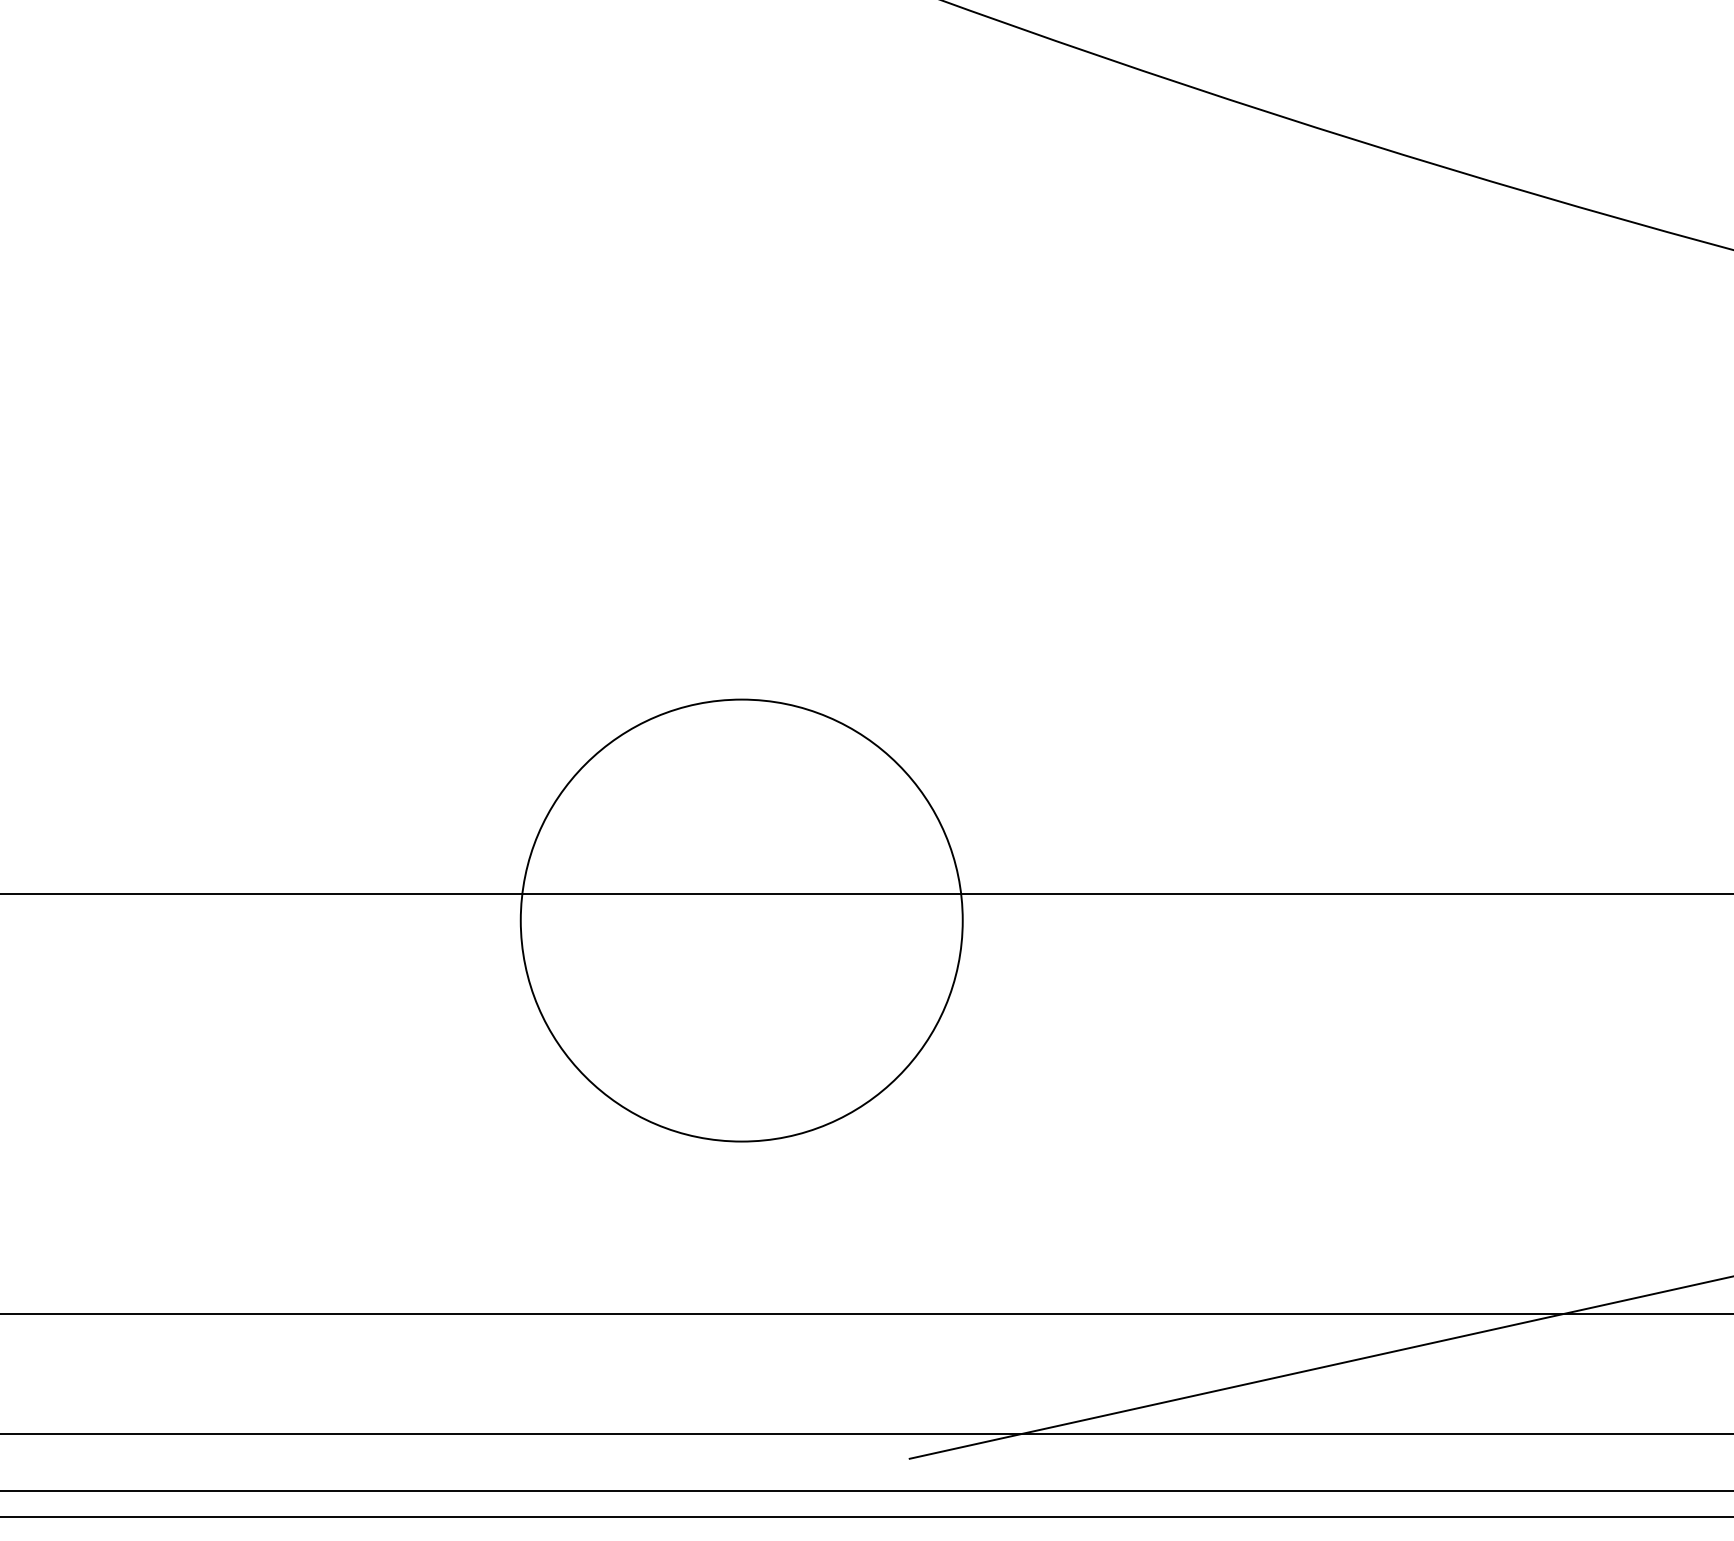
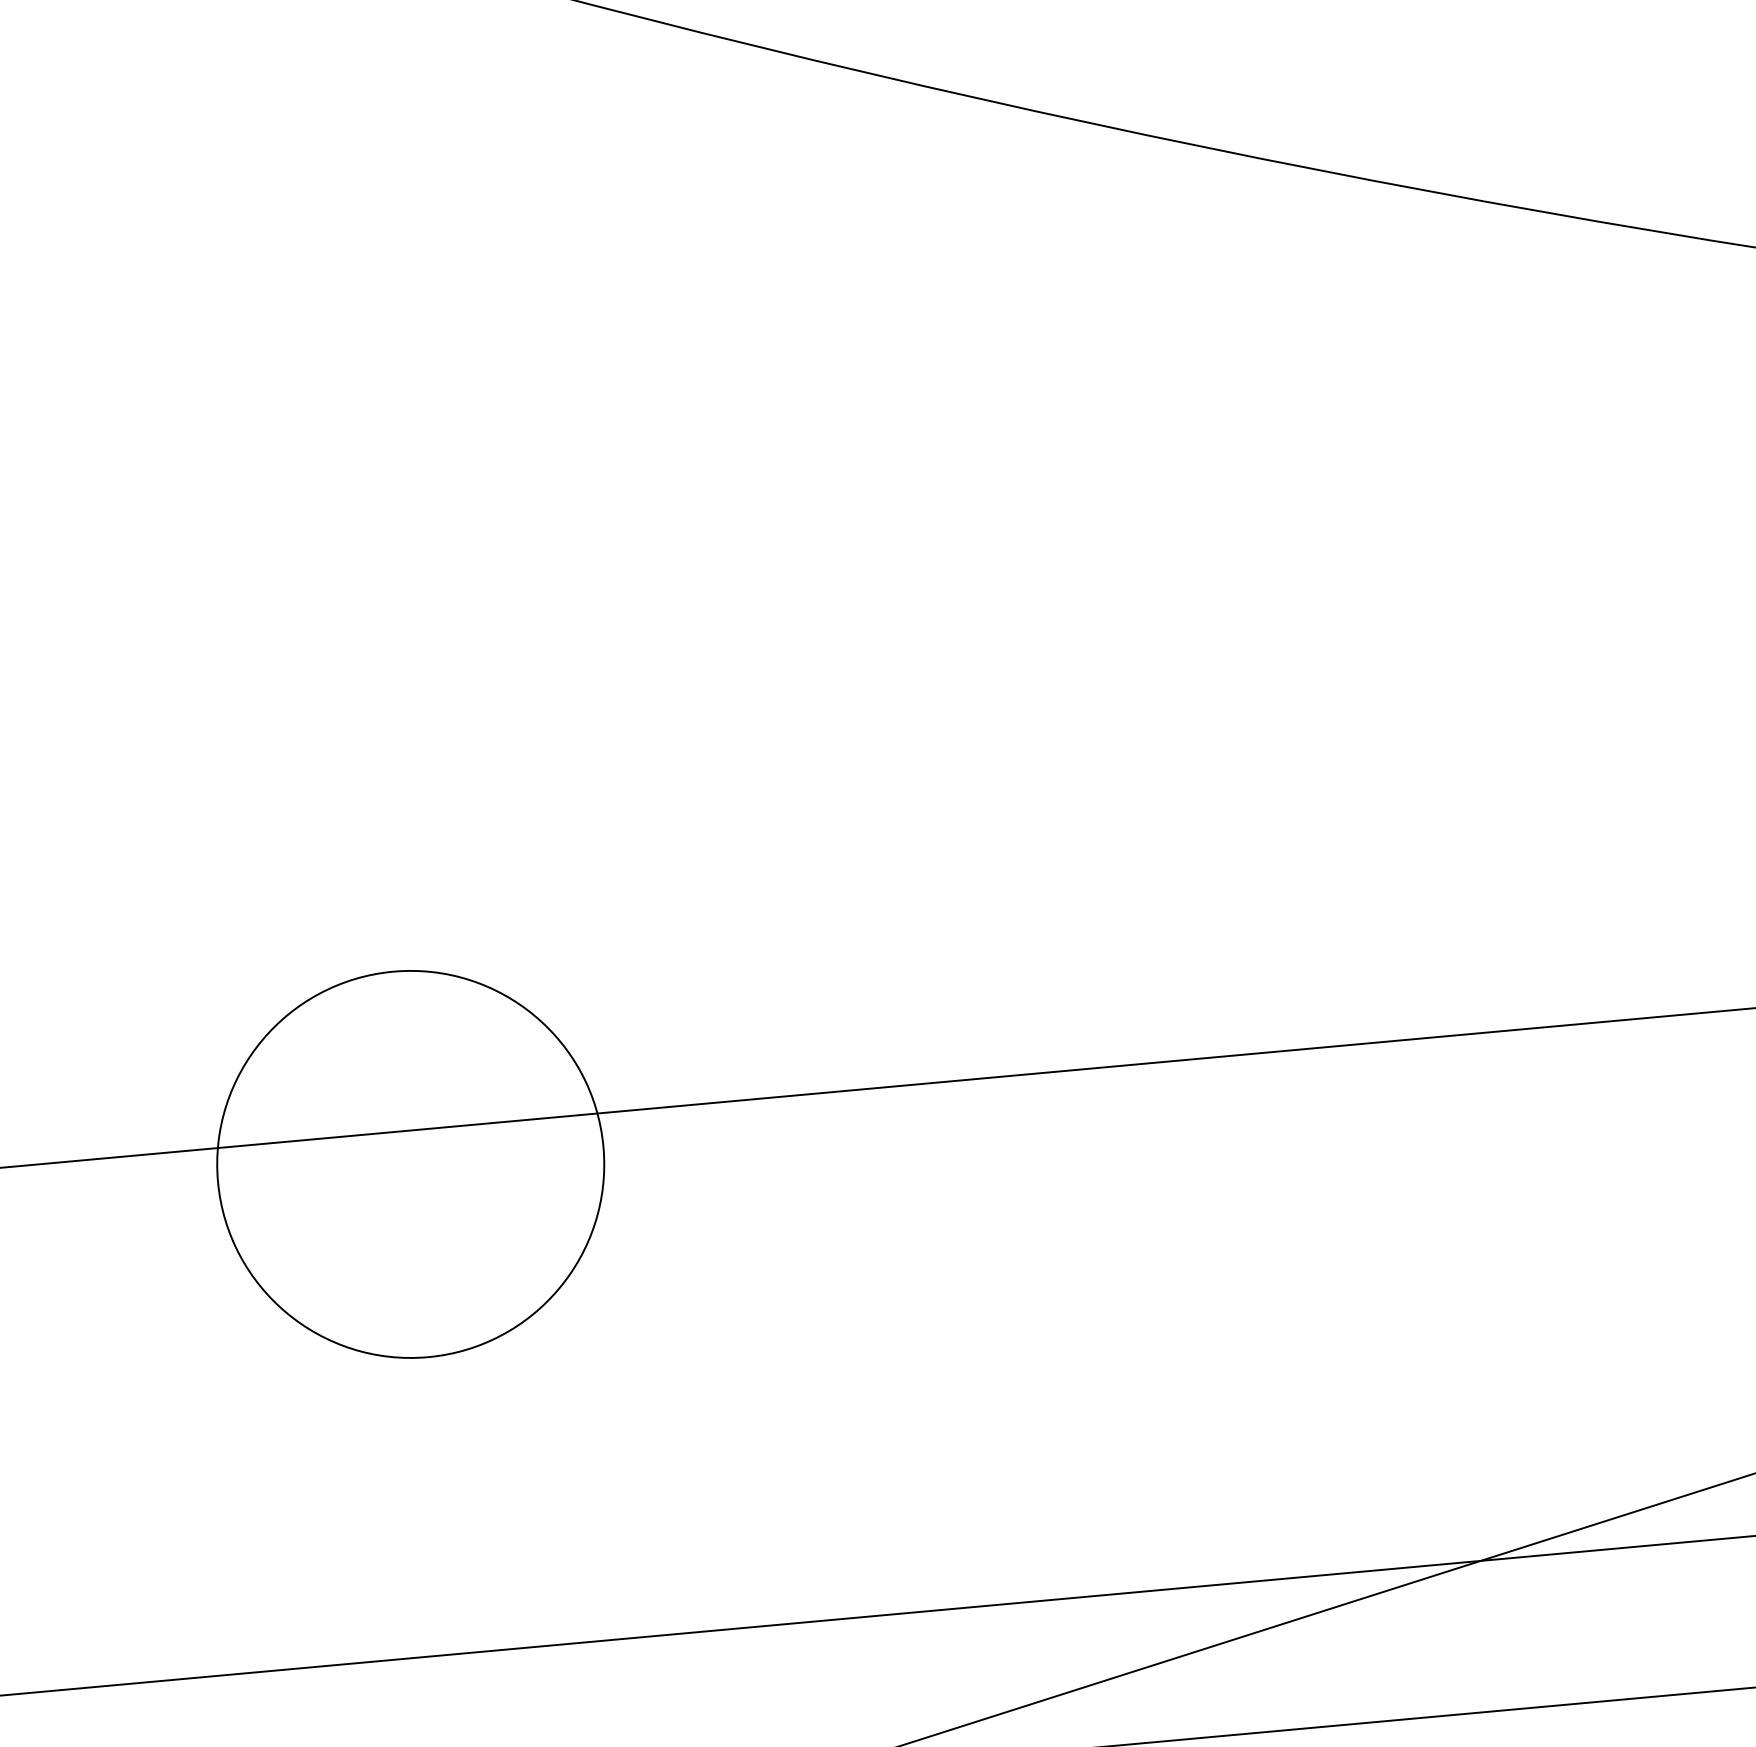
circle: (741, 920) -> (410, 1164), size x0.7

